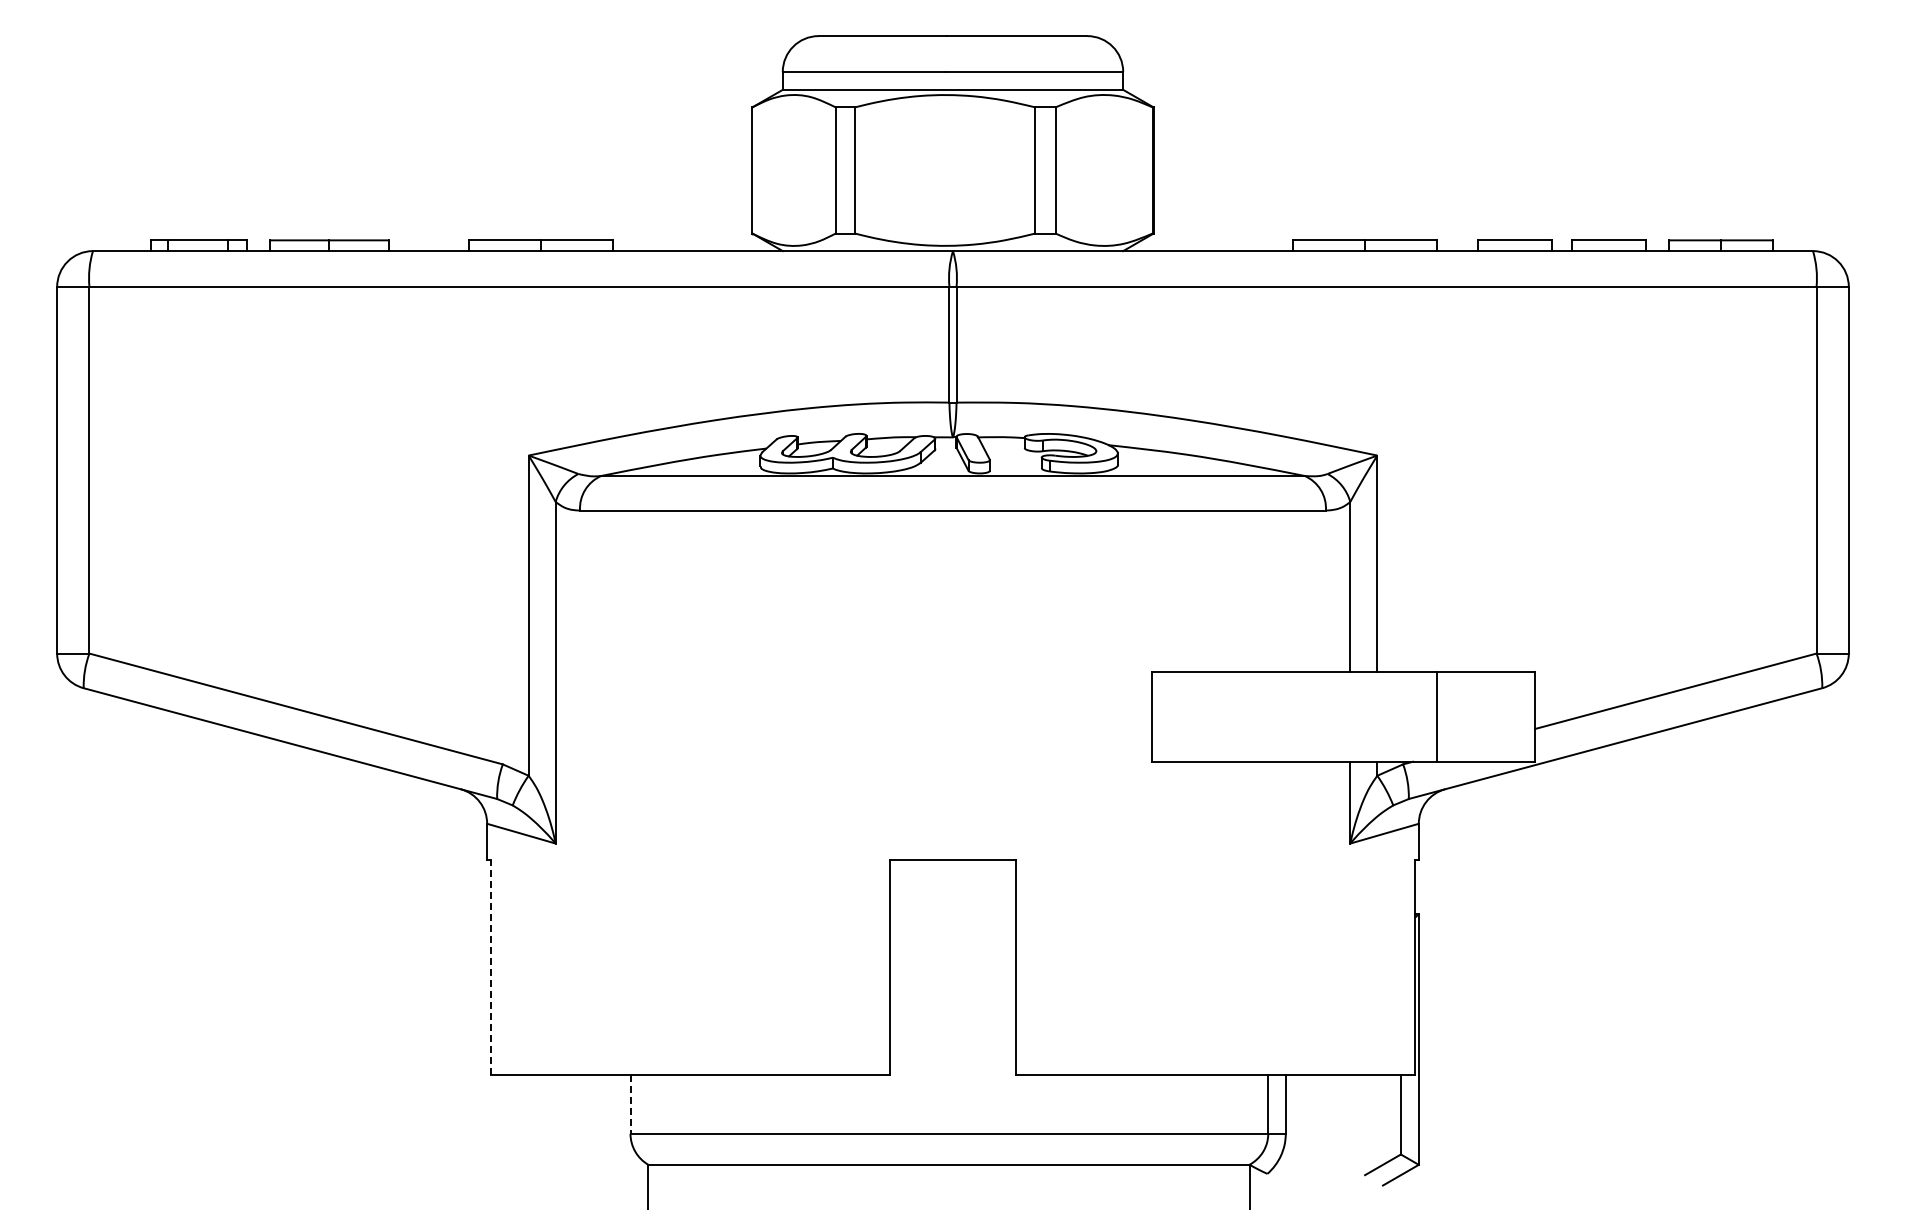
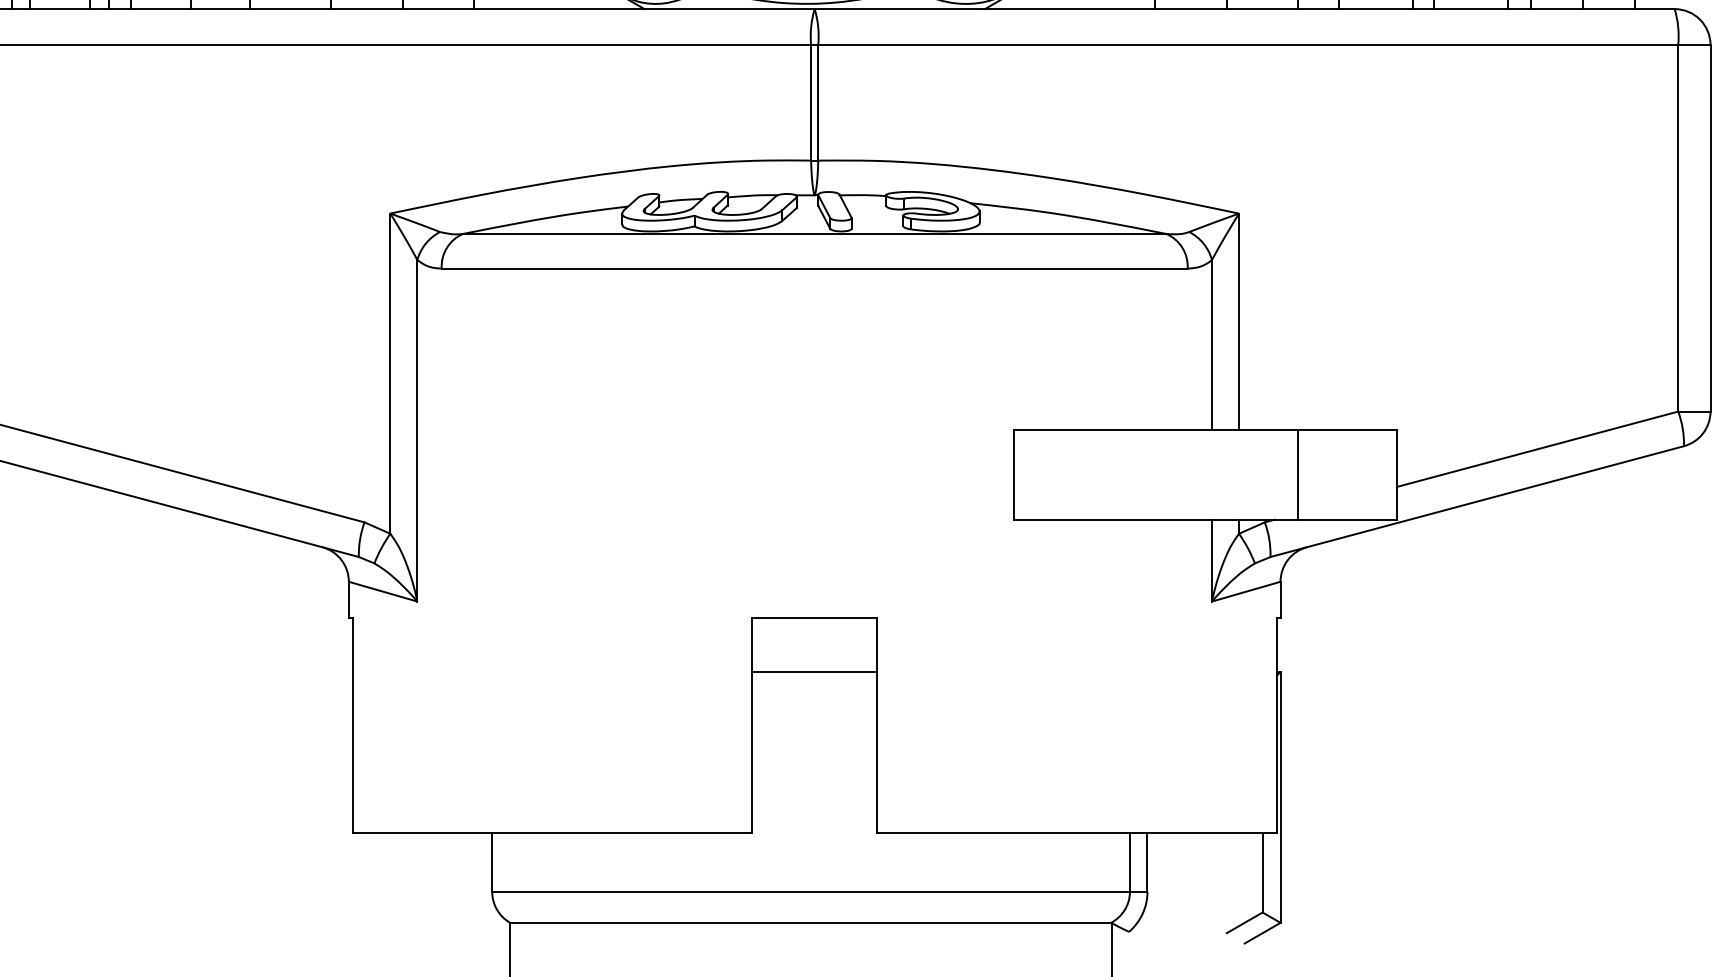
line: (952, 914) -> (814, 672), added
line: (491, 967) -> (353, 725), dashed -> solid
line: (630, 1105) -> (492, 863), dashed -> solid

